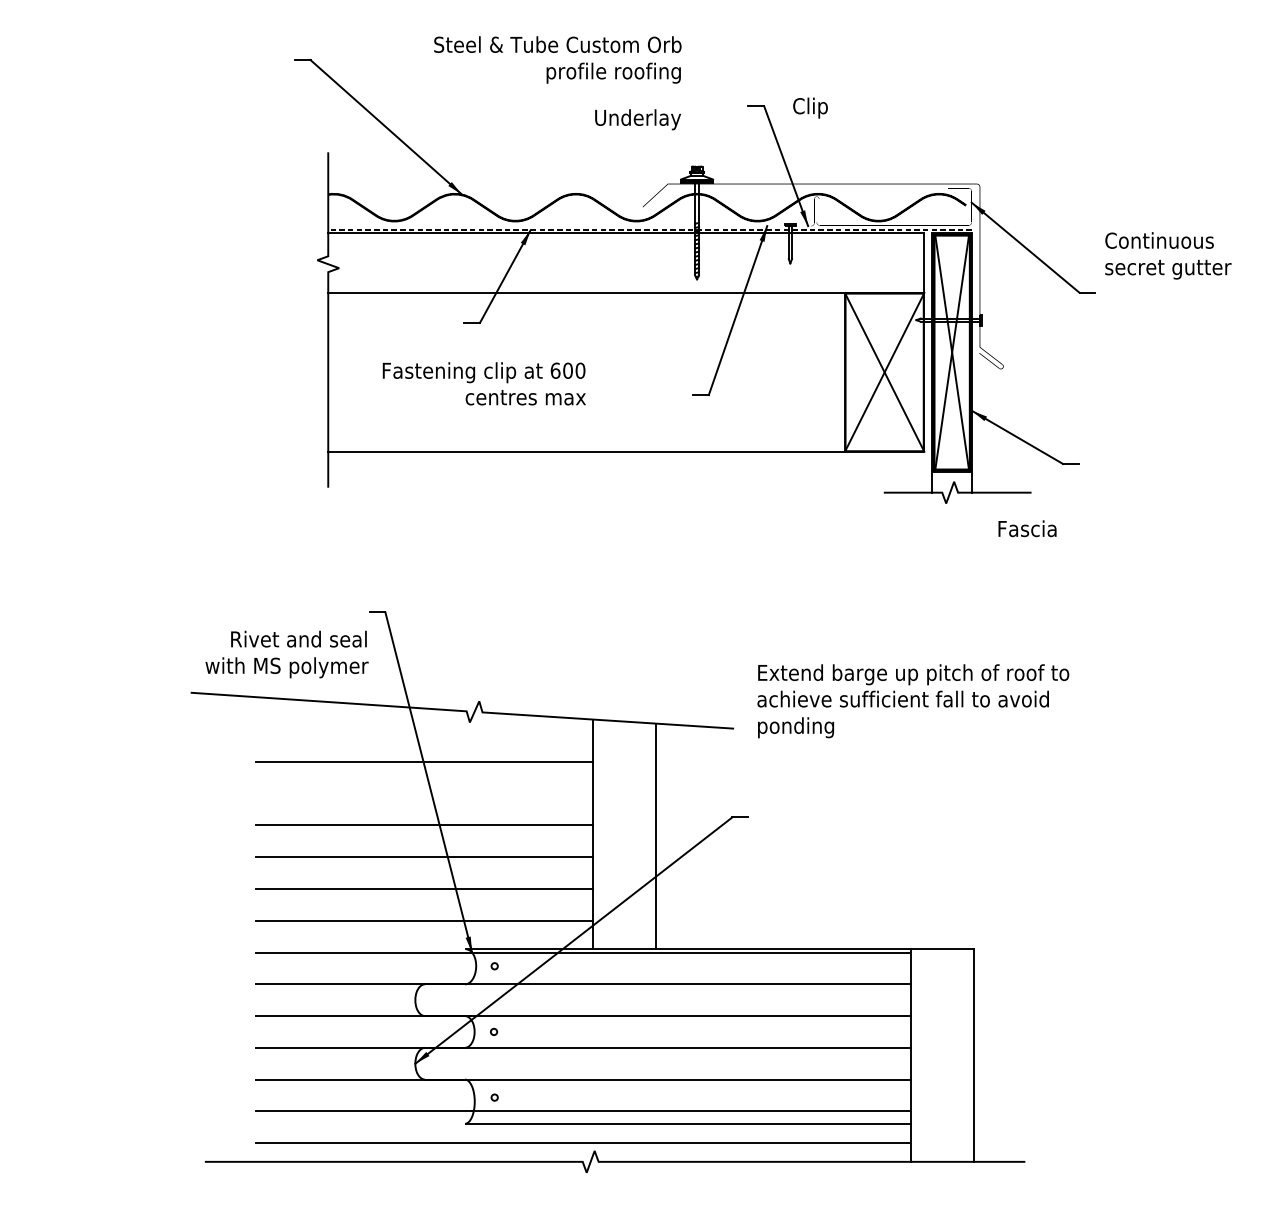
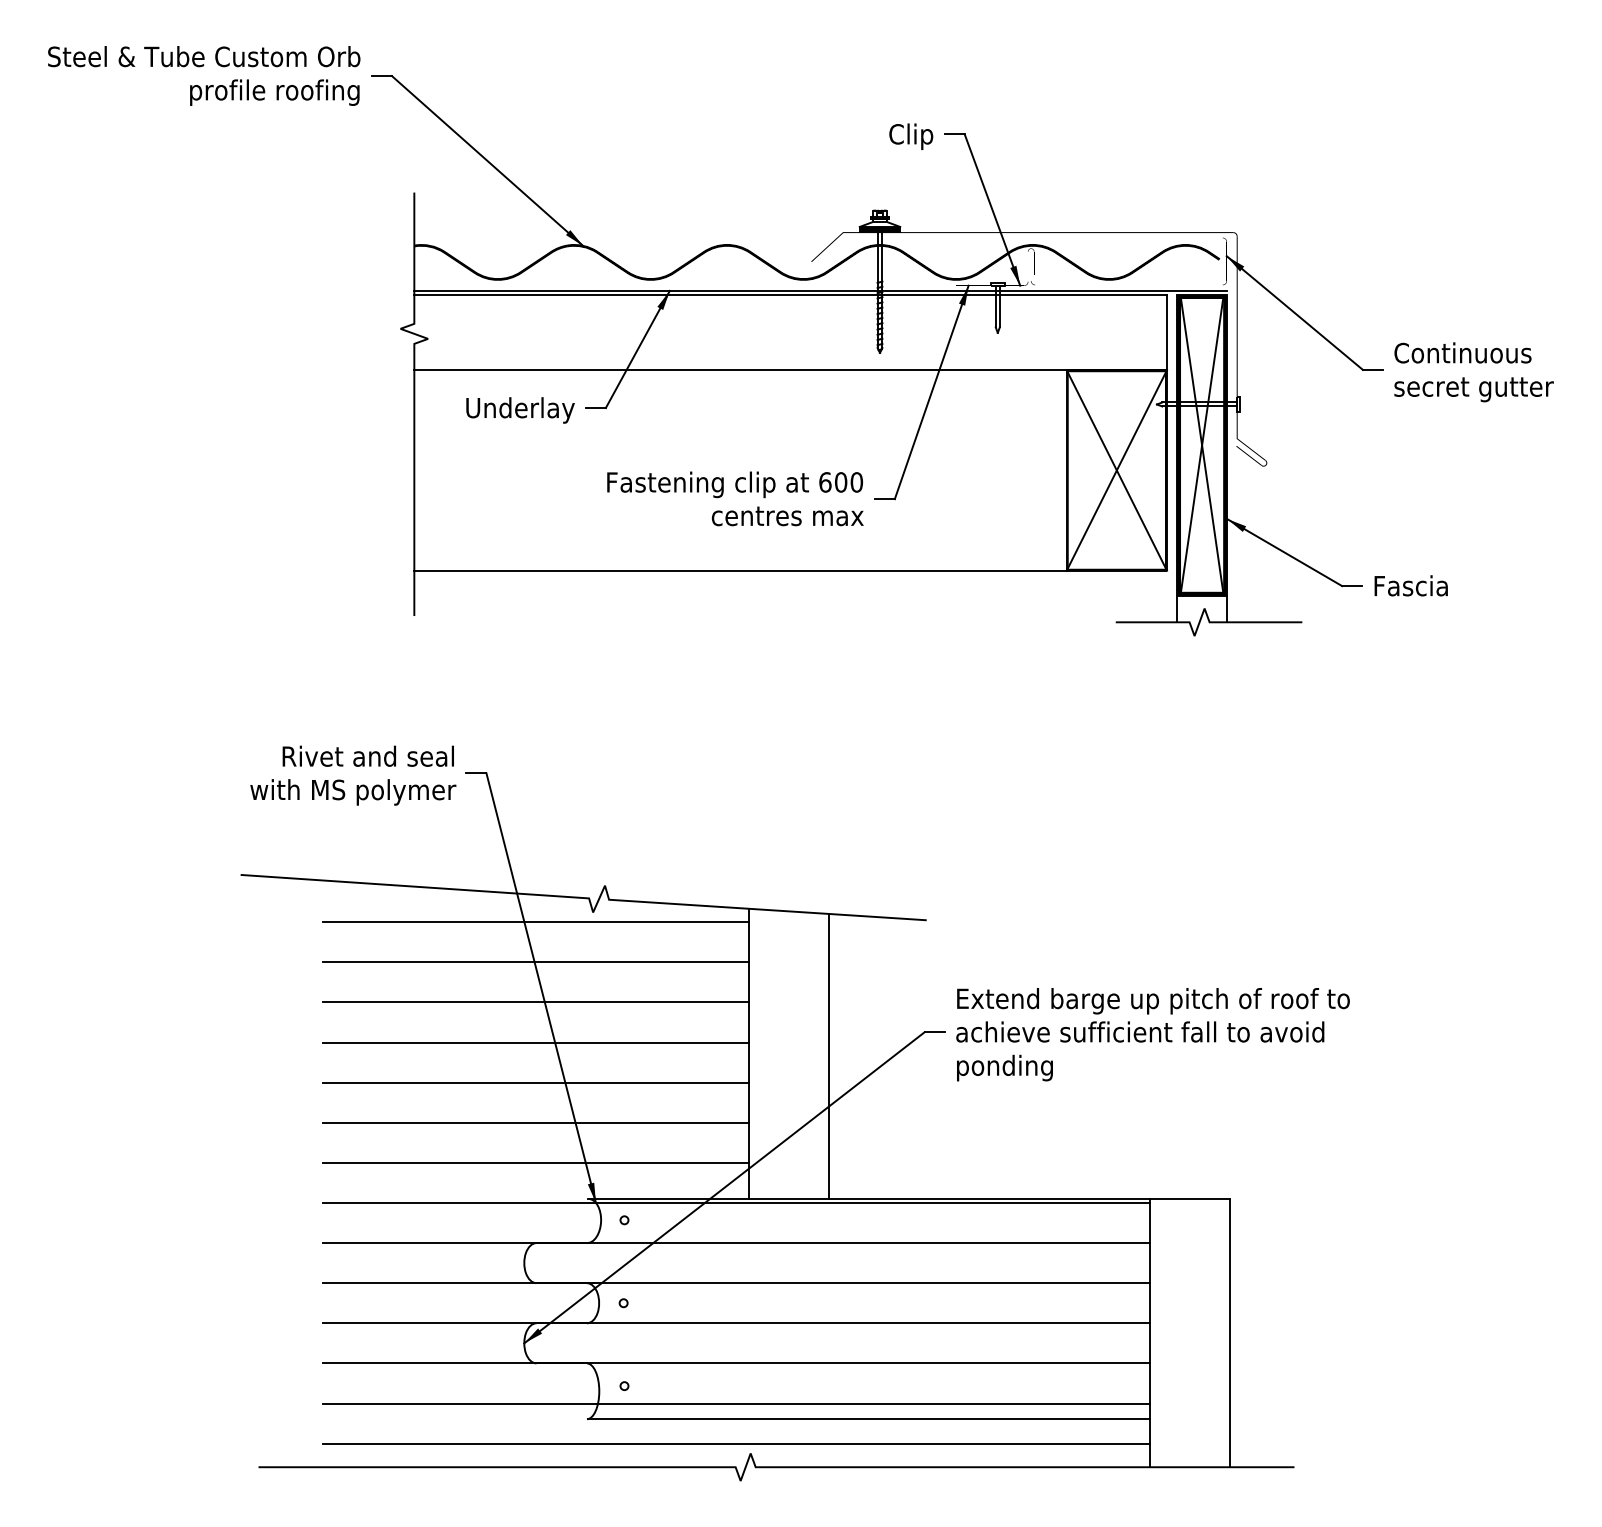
text: (558, 59) -> (204, 75), moved
text: (810, 107) -> (911, 136), moved
text: (638, 119) -> (520, 410), moved
line: (649, 229) -> (820, 290), dashed -> solid
text: (1167, 256) -> (1473, 372), moved
text: (484, 383) -> (735, 498), moved
text: (1026, 528) -> (1410, 585), moved
text: (287, 654) -> (353, 775), moved
text: (912, 701) -> (1152, 1034), moved
line: (424, 730) -> (535, 922), added
line: (424, 793) -> (535, 1002), added

